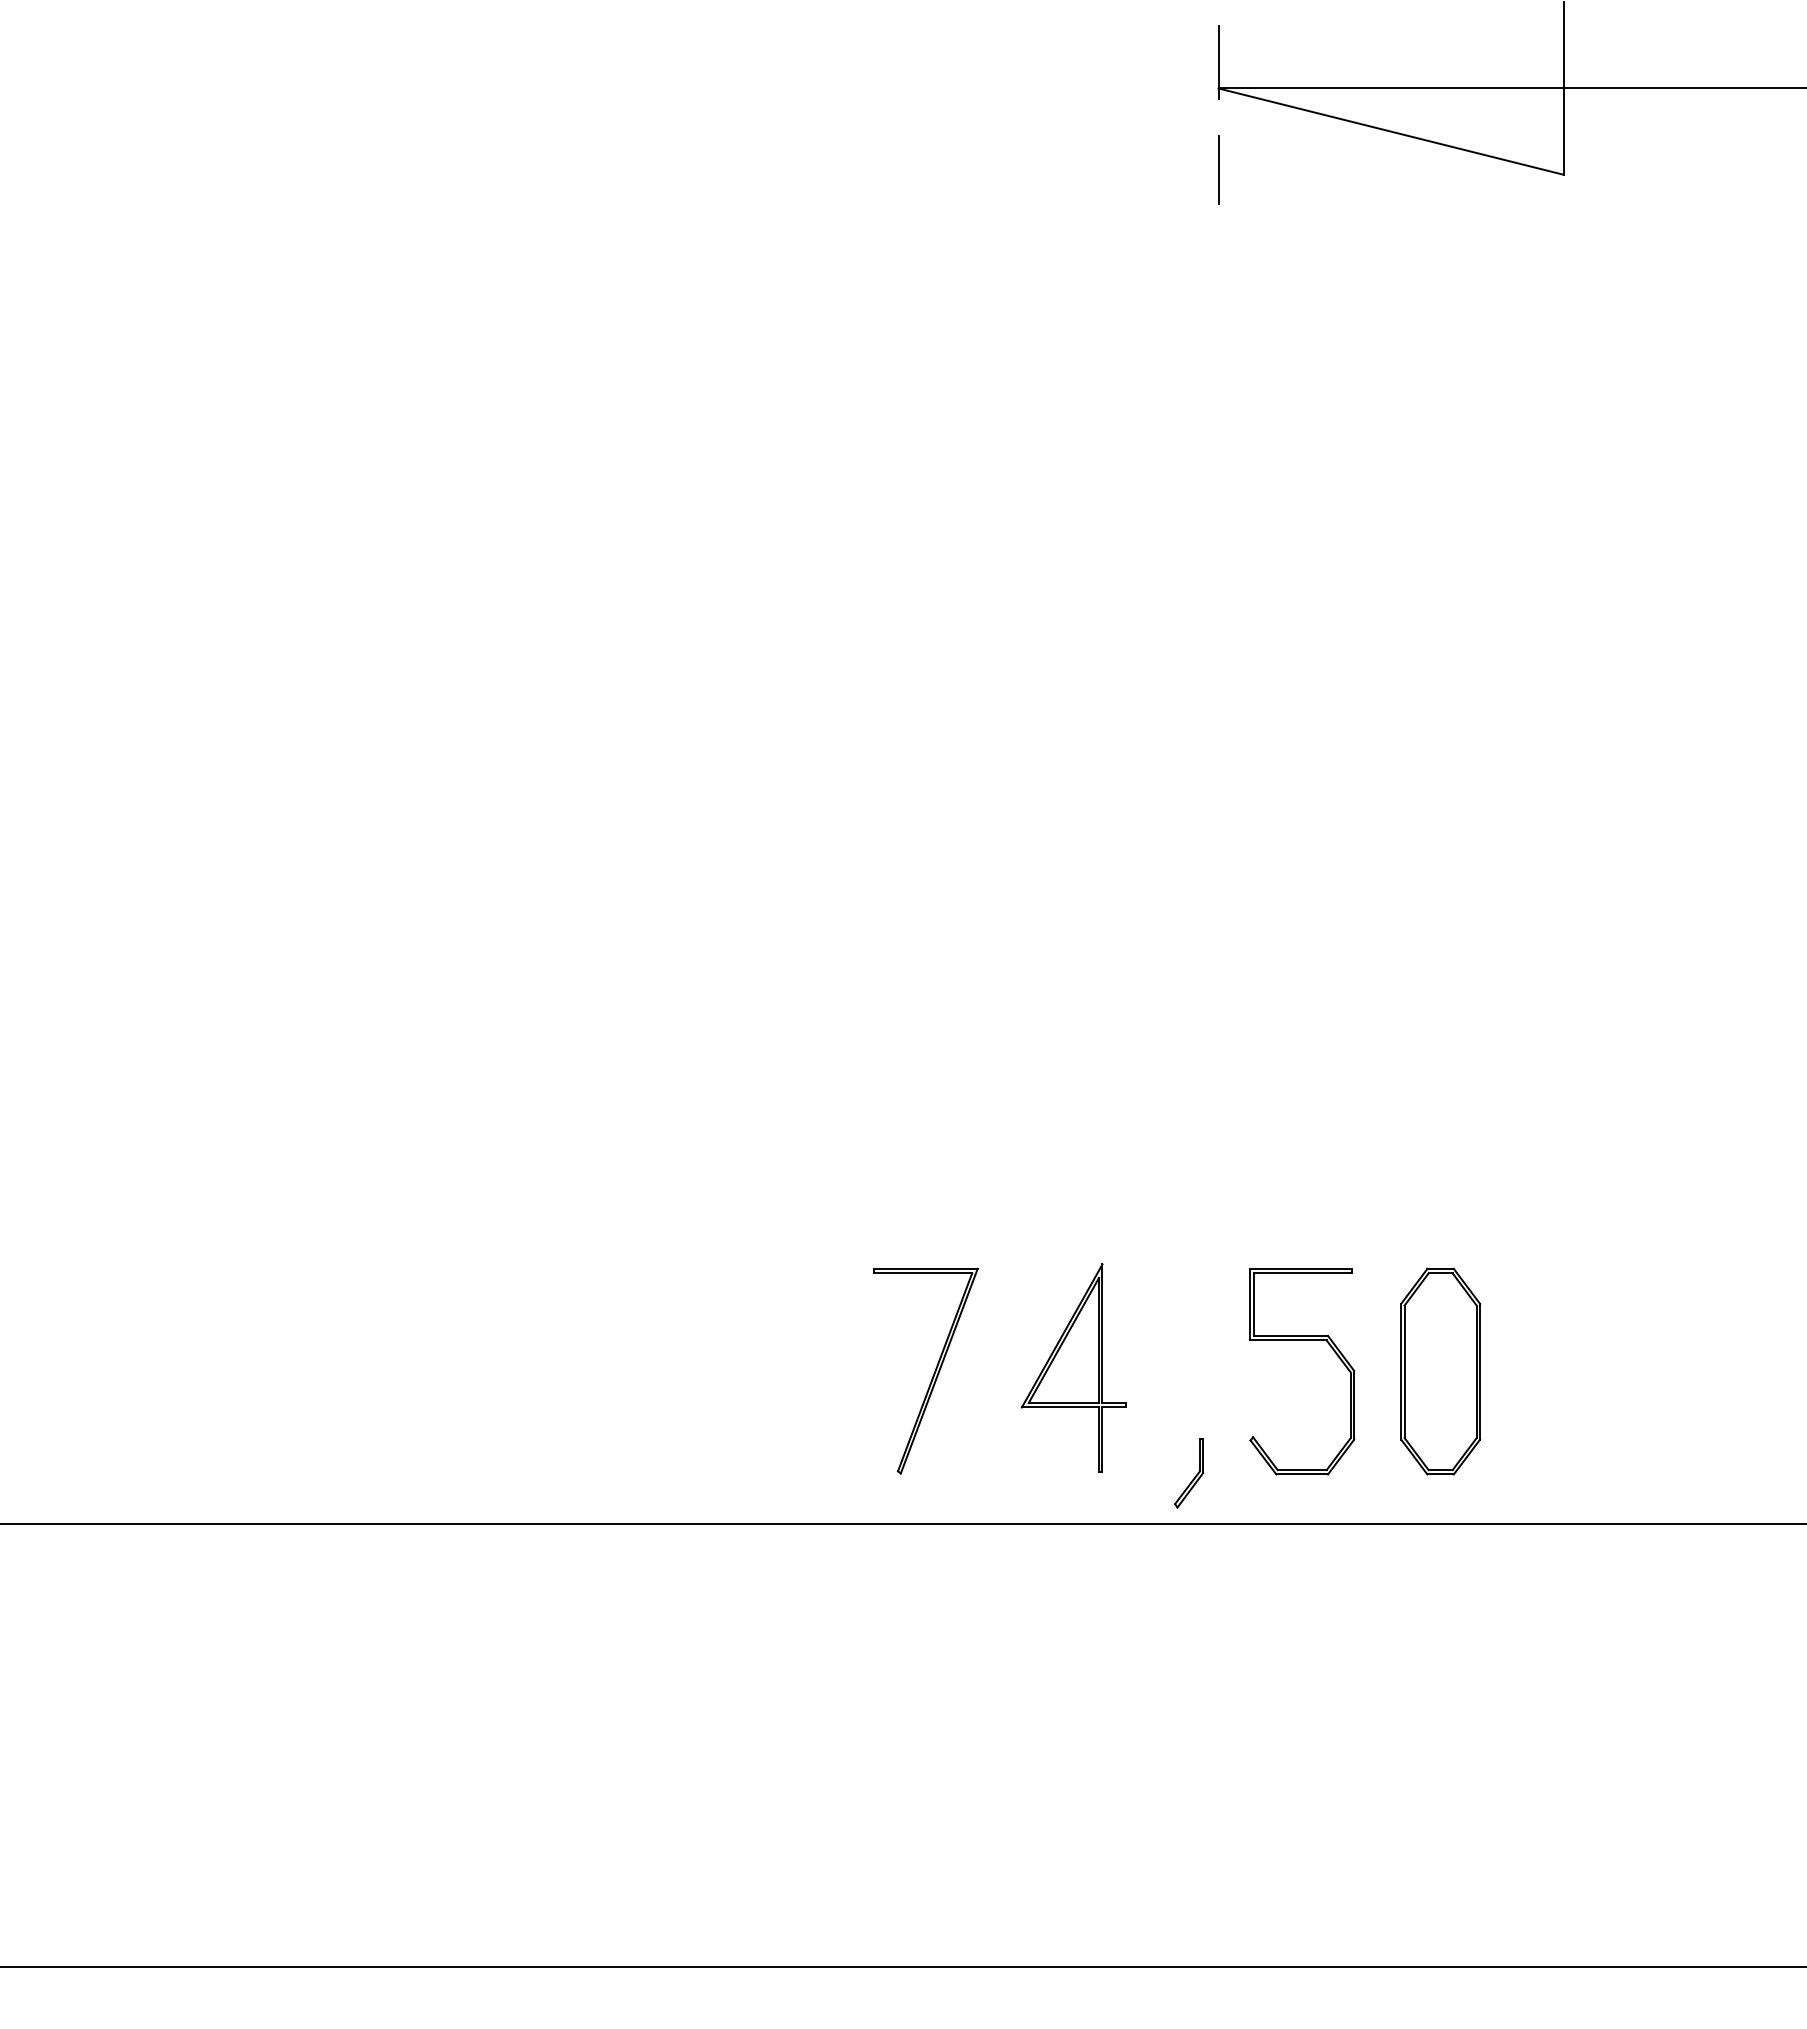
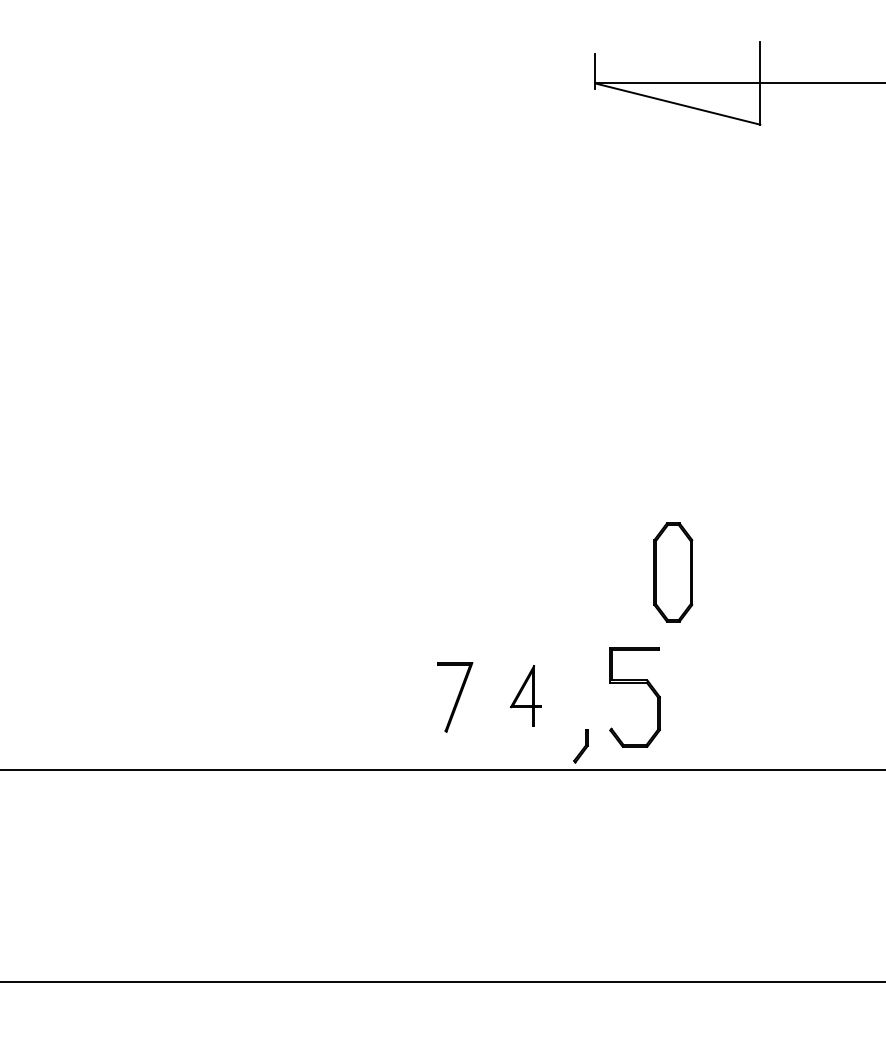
line: (1219, 170) -> (595, 122), removed
part: (1073, 1367) -> (525, 695), size x0.6
part: (924, 1371) -> (454, 697), size x0.7
part: (1440, 1371) -> (673, 572), moved

